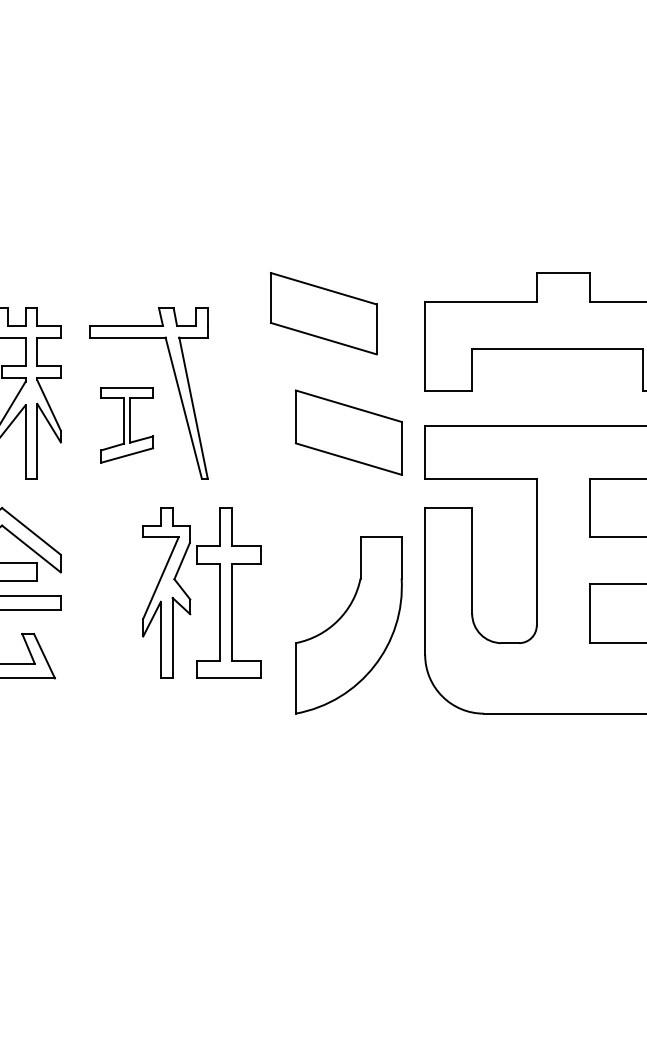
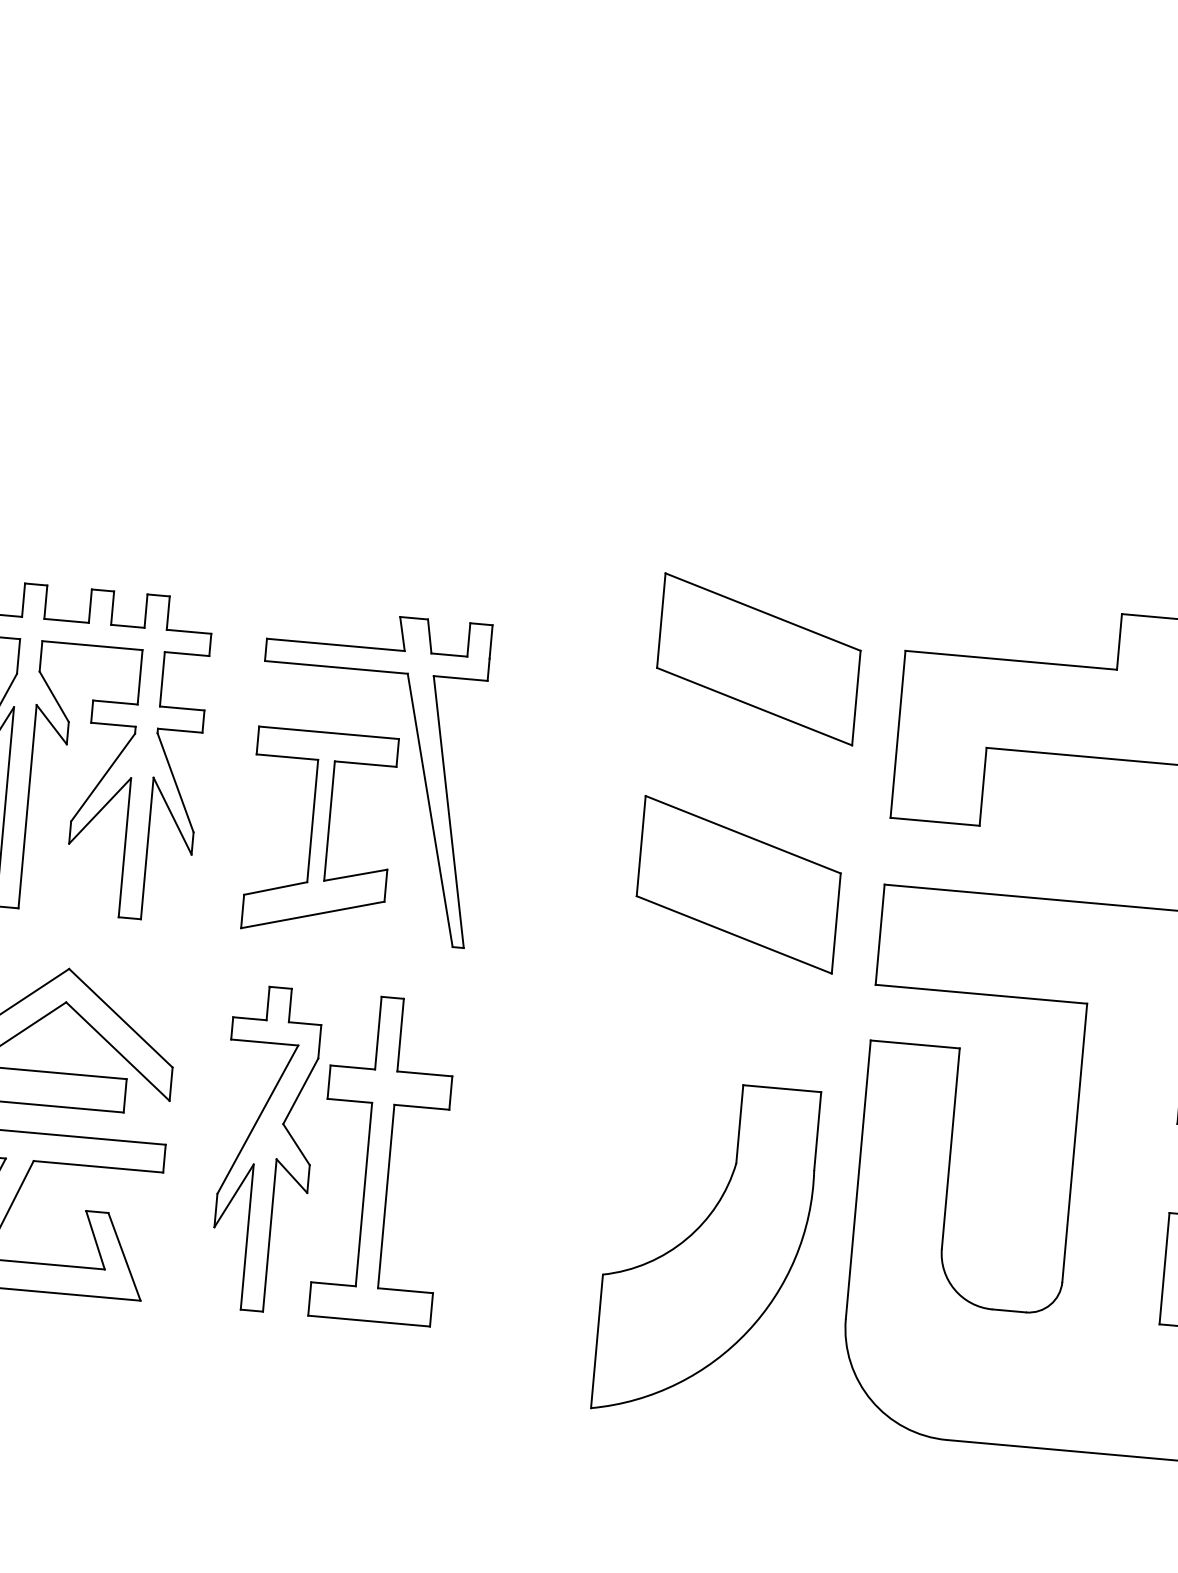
part: (323, 313) -> (758, 658), moved
part: (127, 425) -> (320, 833), size x1.43
part: (191, 599) -> (312, 1165), moved

